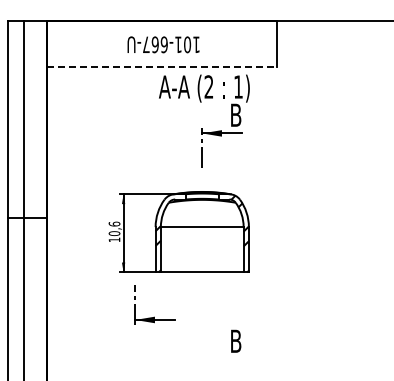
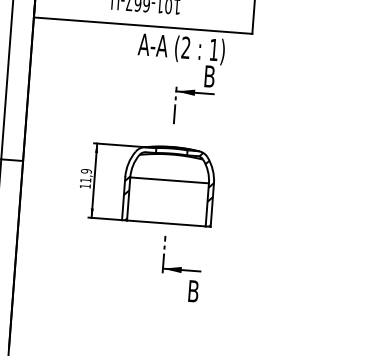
line: (162, 67) -> (143, 25), dashed -> solid
text: (114, 228) -> (86, 175), 10,6 -> 11,9
part: (154, 316) -> (181, 266), moved

